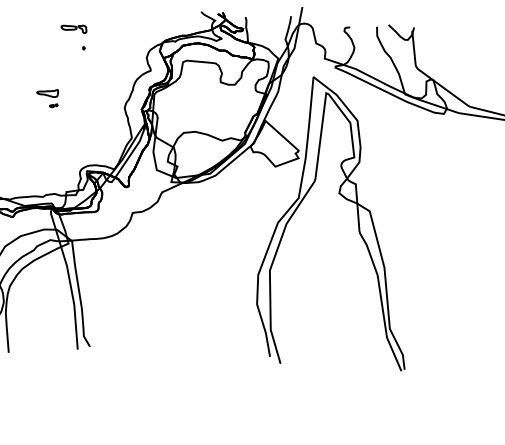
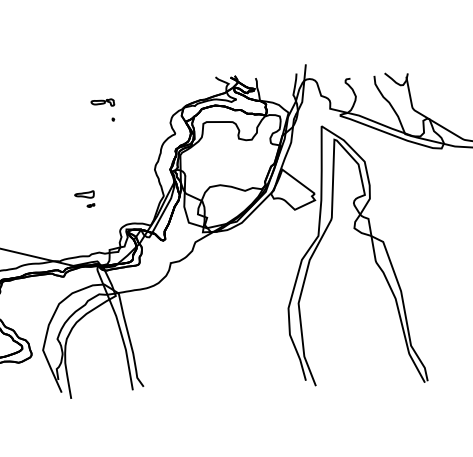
part: (47, 97) -> (84, 198), moved

